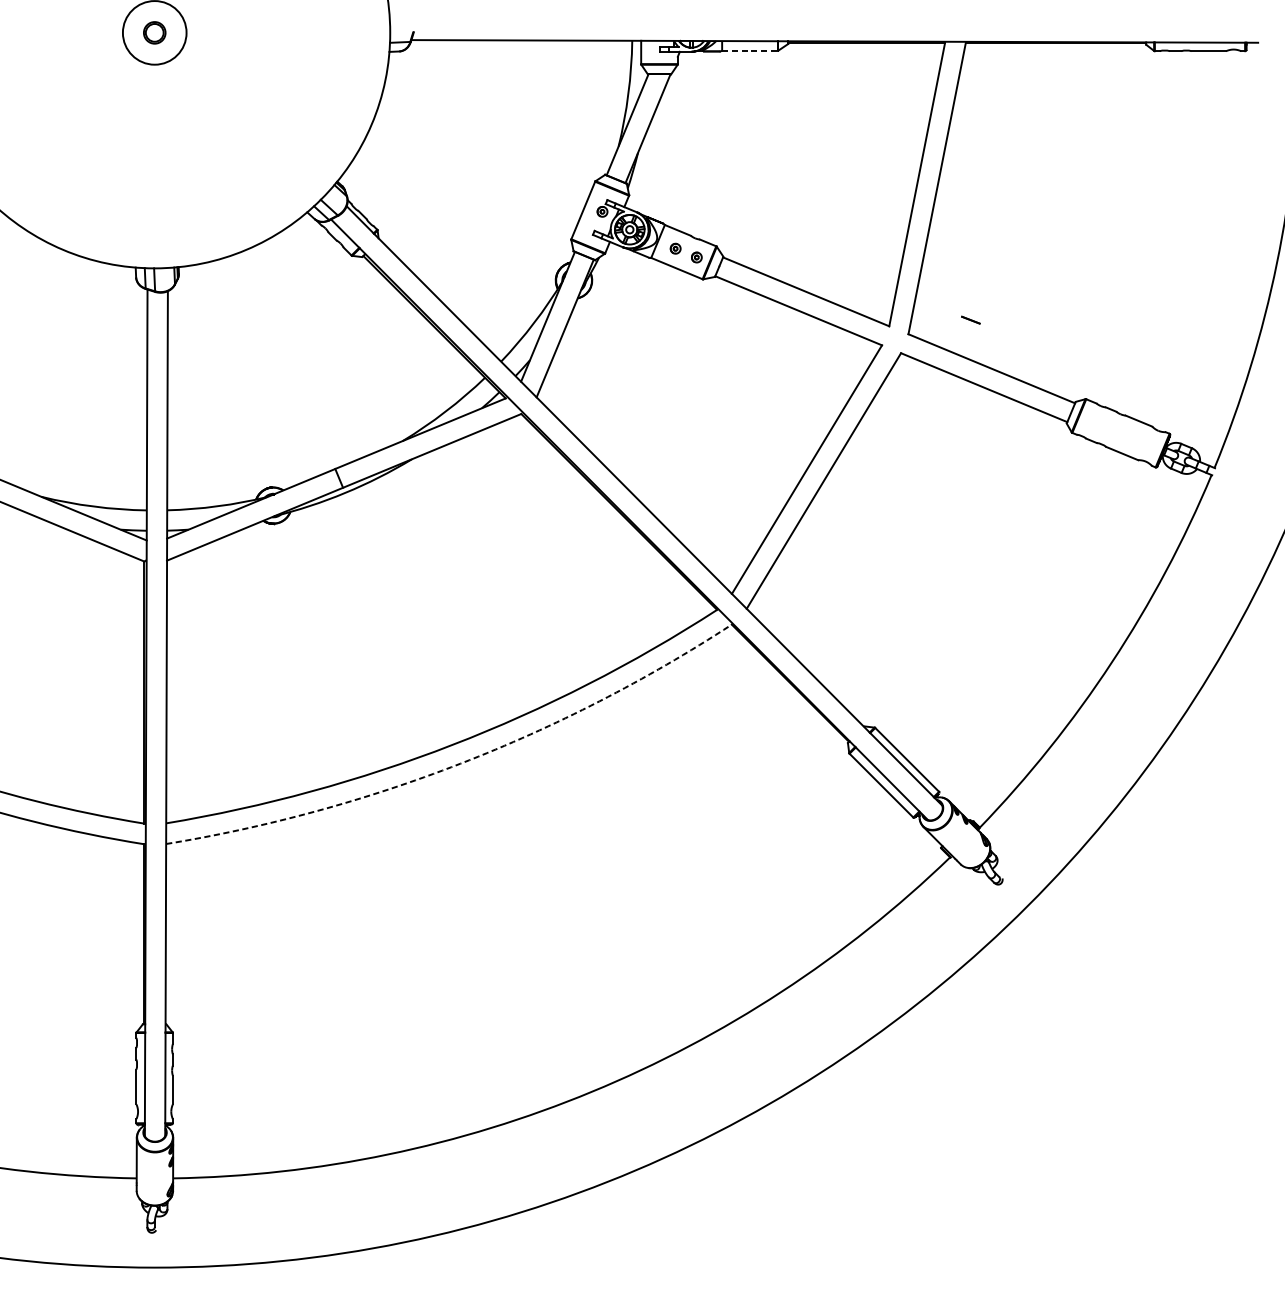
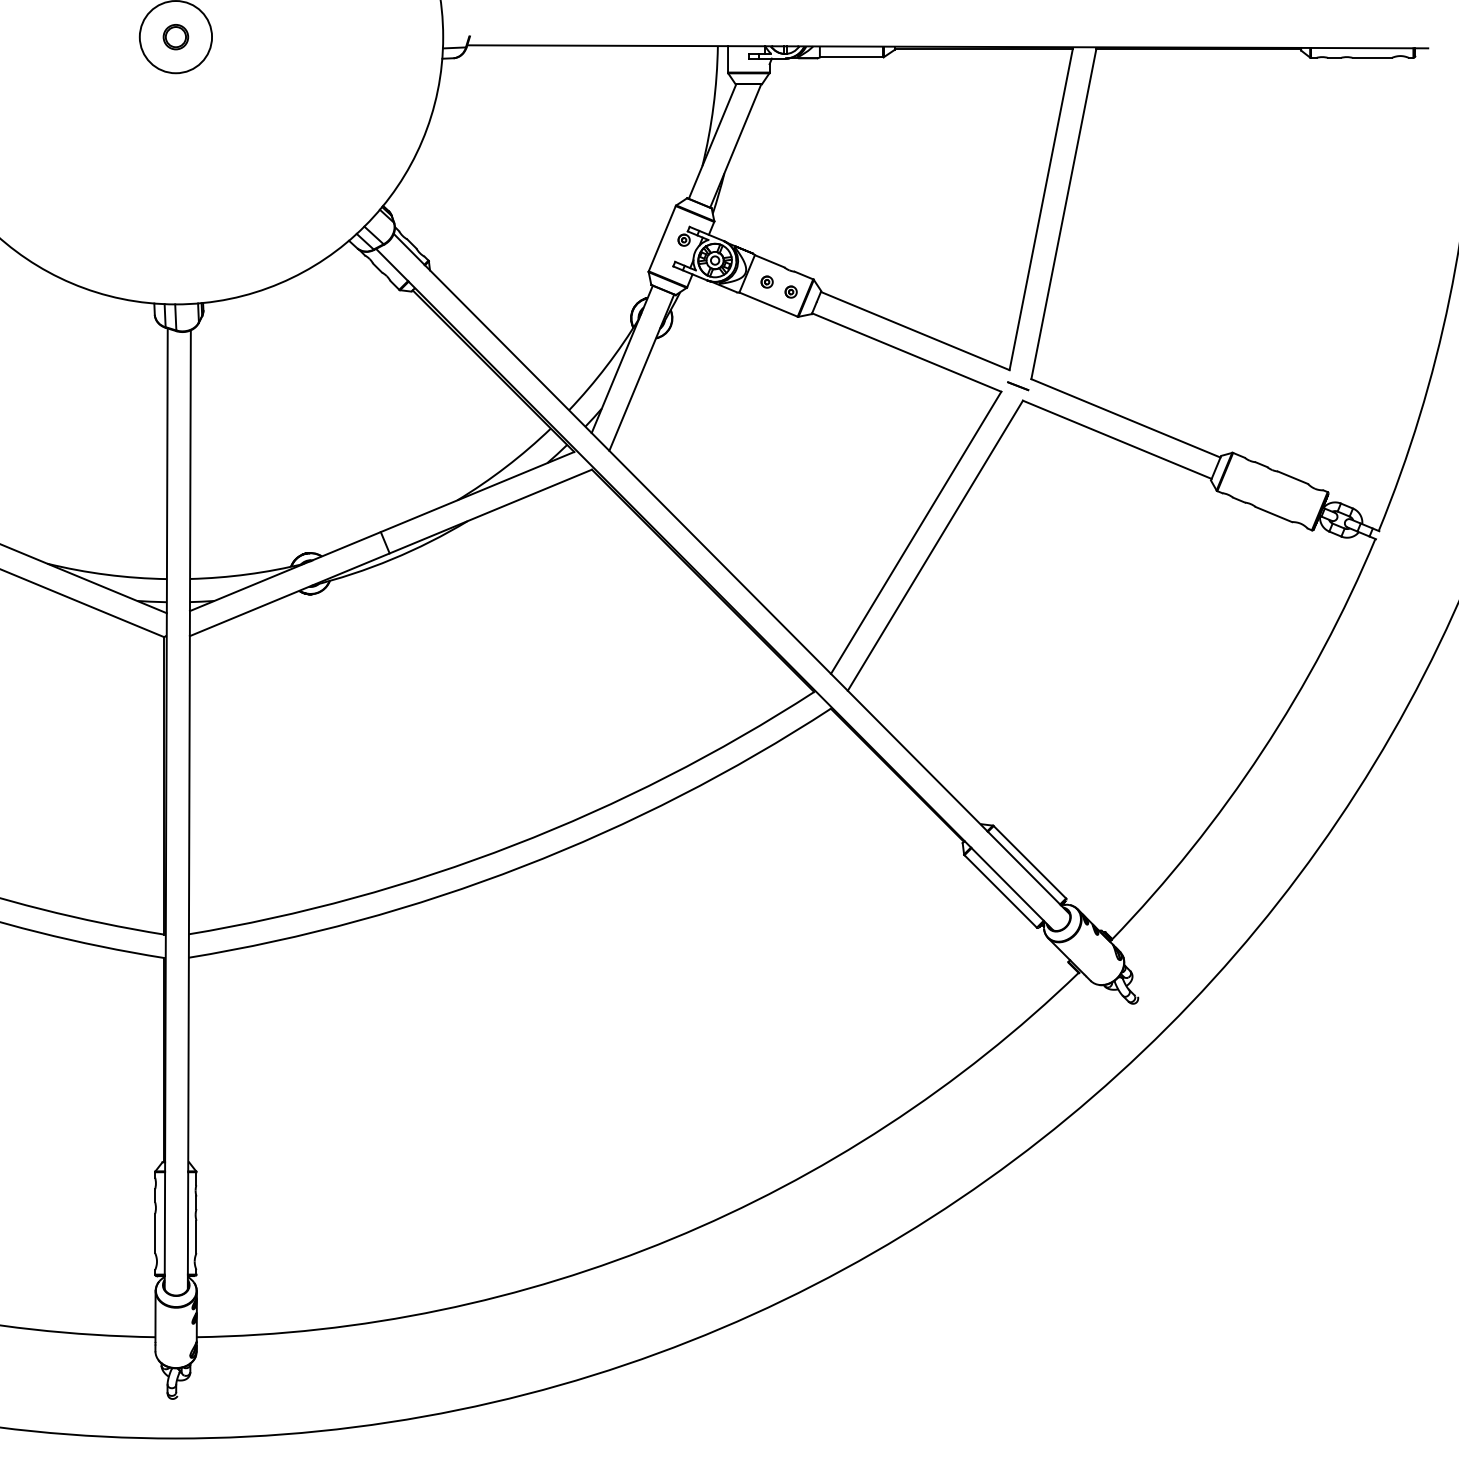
line: (749, 50) -> (851, 57), dashed -> solid
line: (971, 320) -> (1018, 386), moved
arc: (460, 763) -> (522, 866), dashed -> solid

